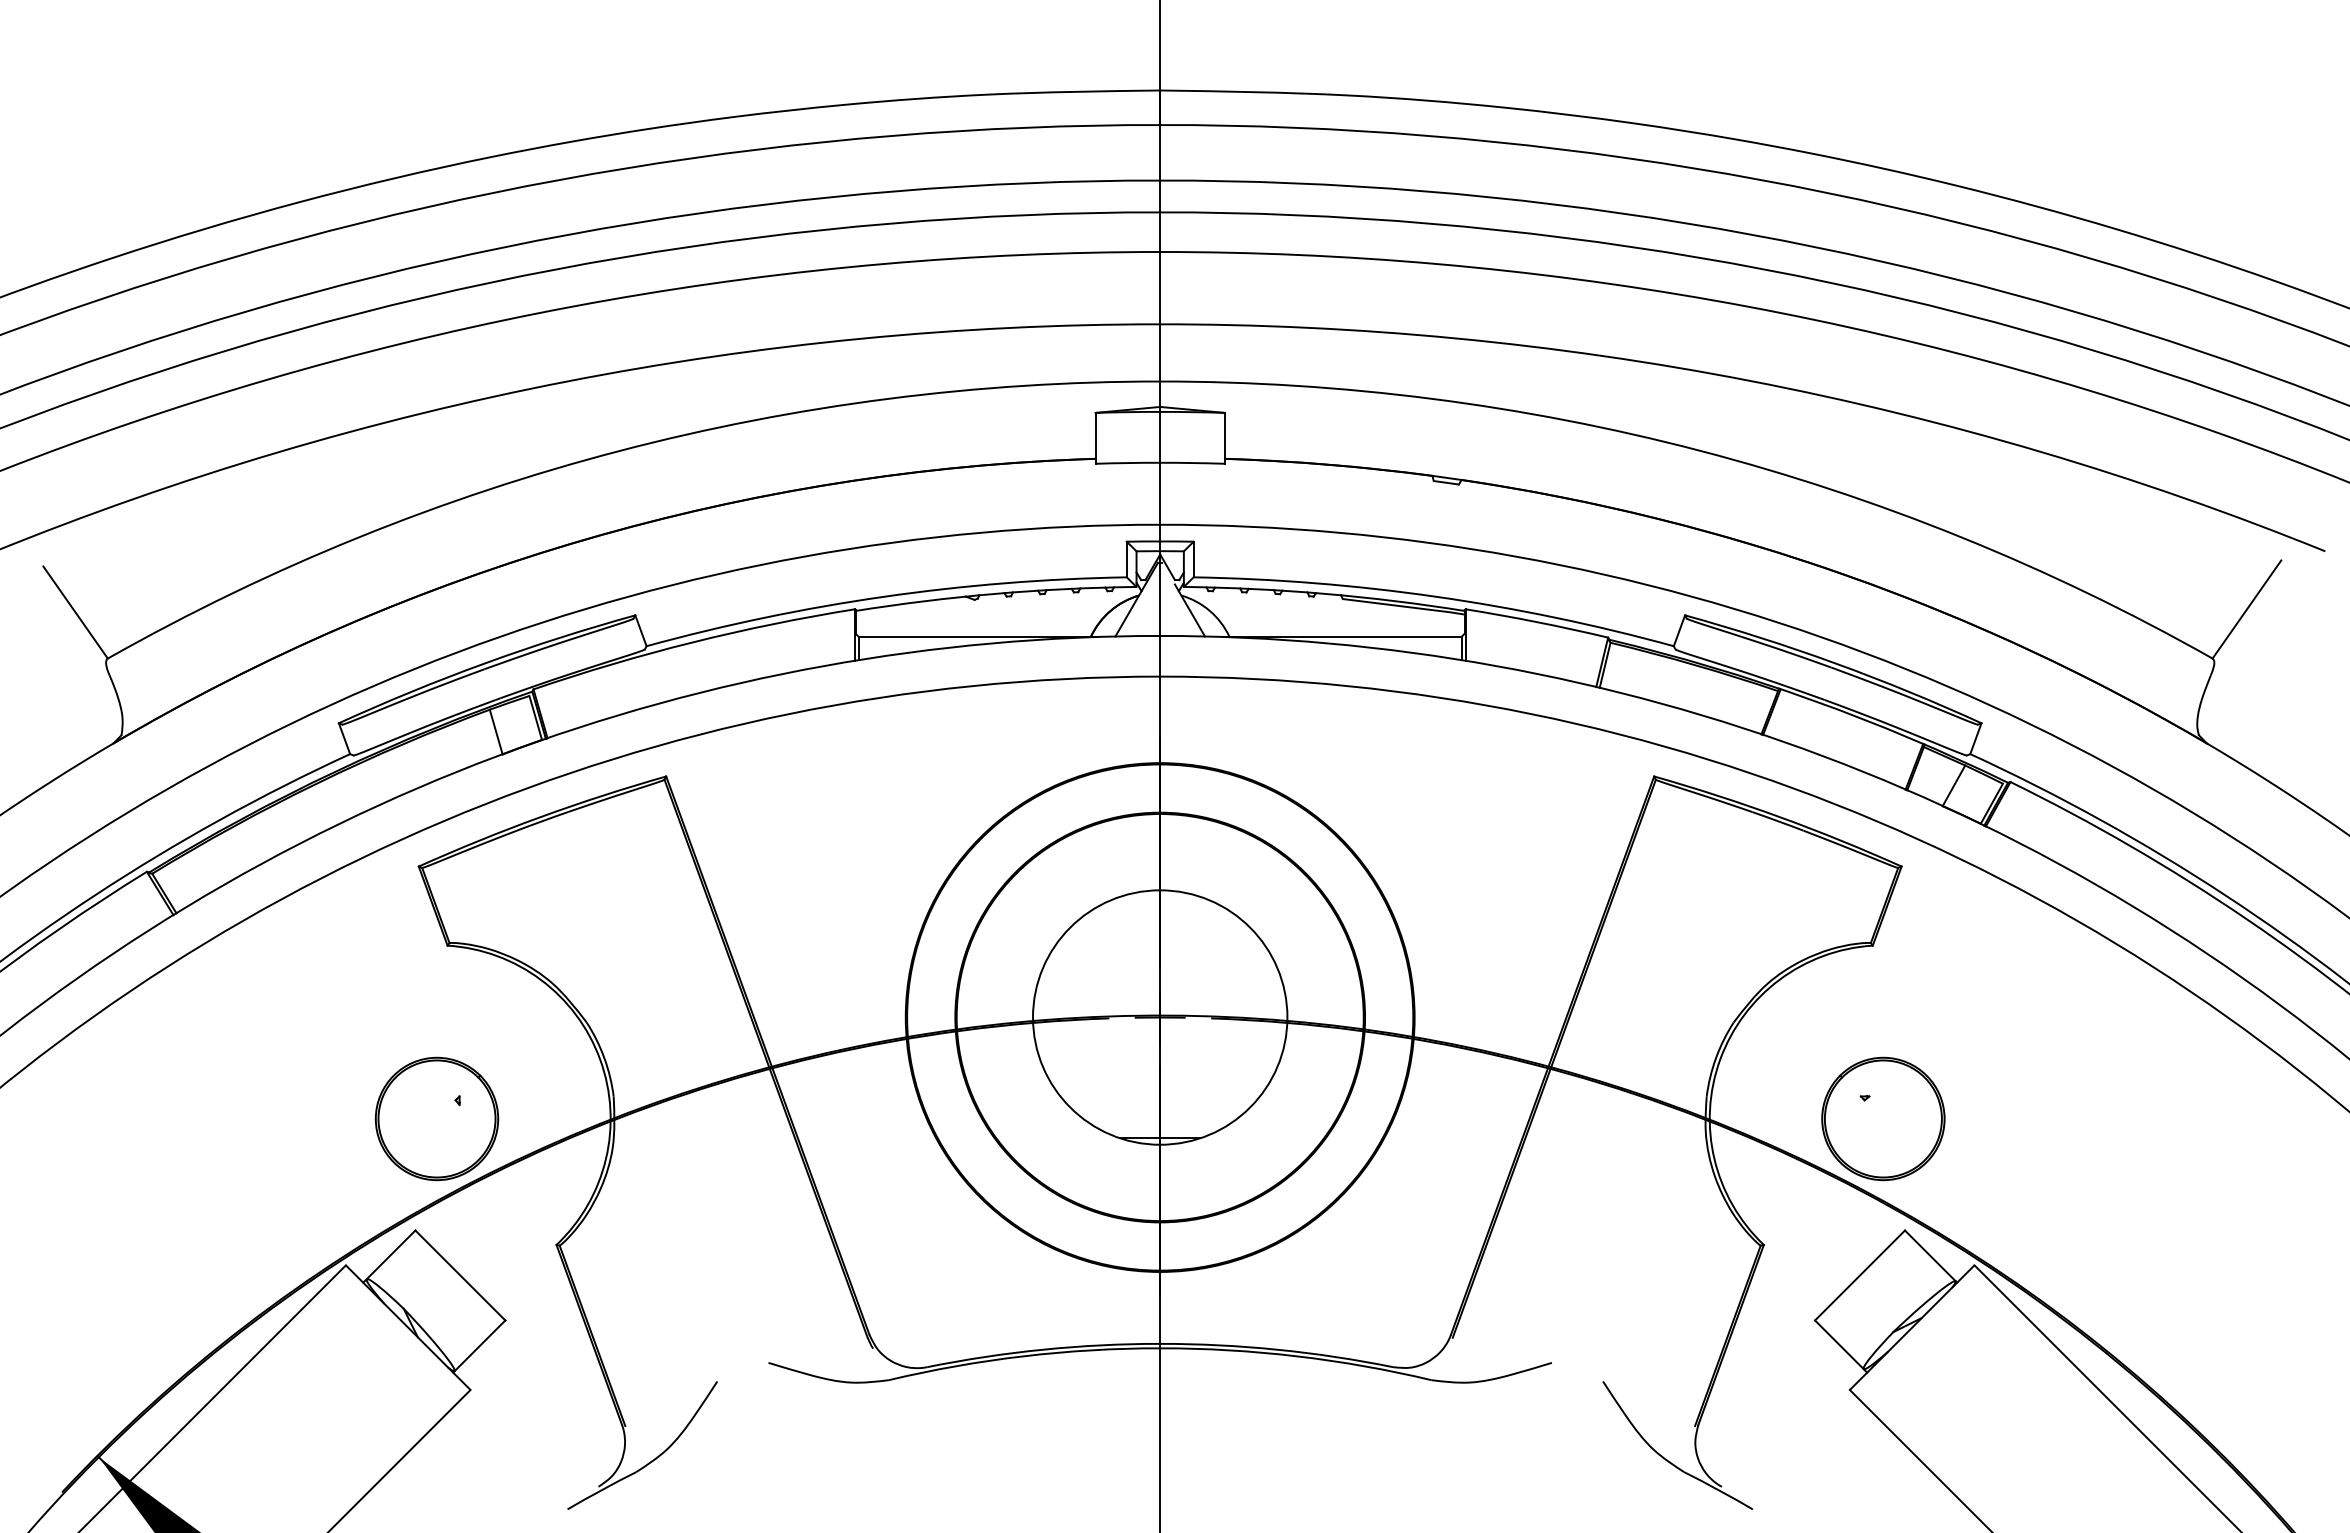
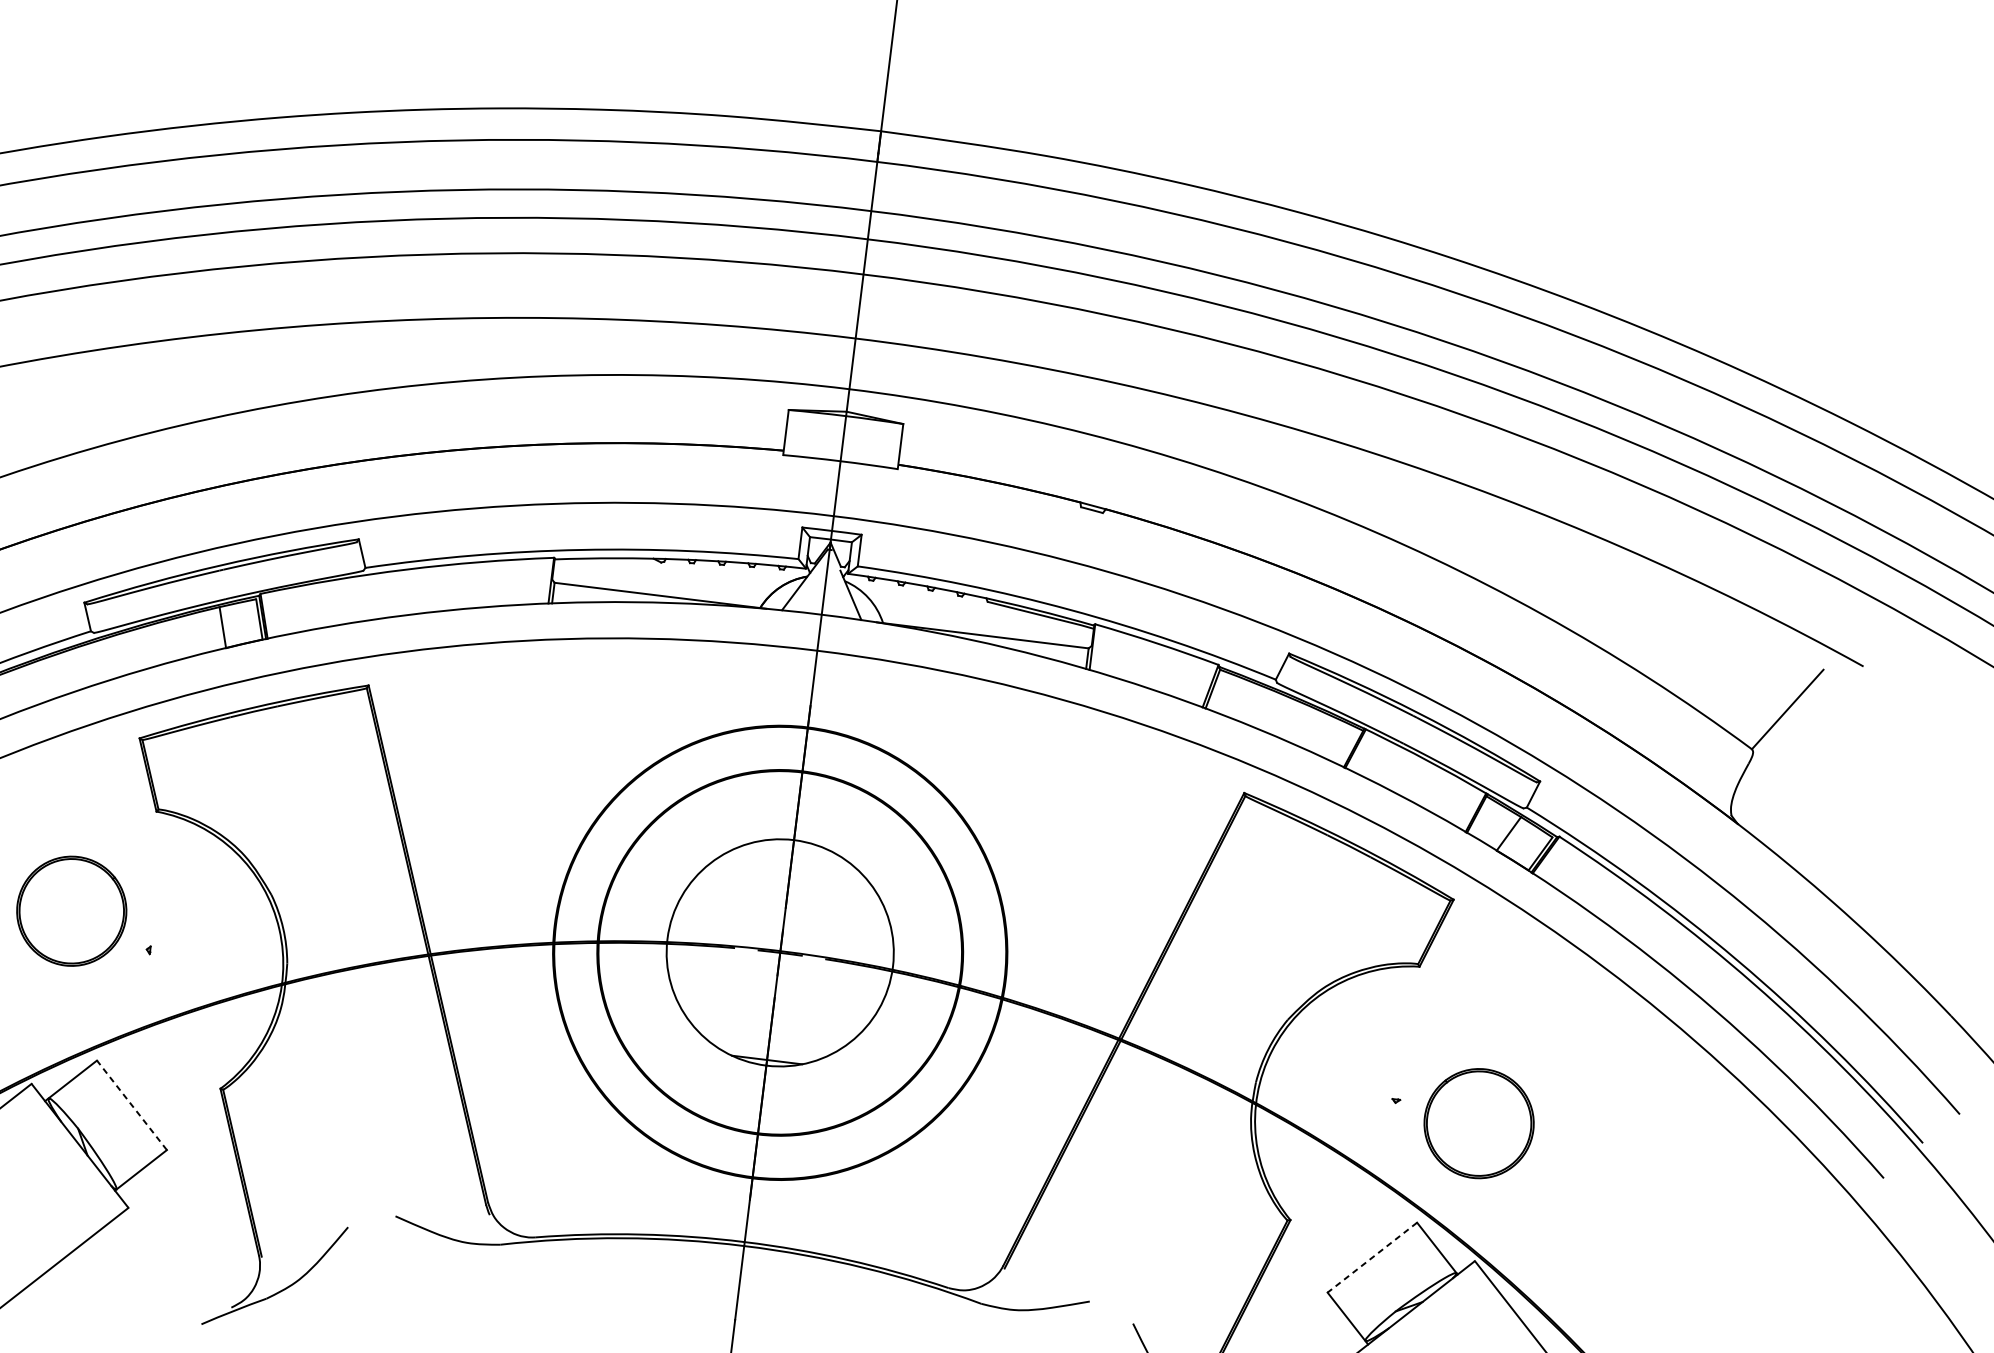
part: (436, 1118) -> (71, 910), moved
part: (1883, 1118) -> (1479, 1123), moved
line: (460, 1275) -> (132, 1105), solid -> dashed
line: (1860, 1275) -> (1372, 1257), solid -> dashed

